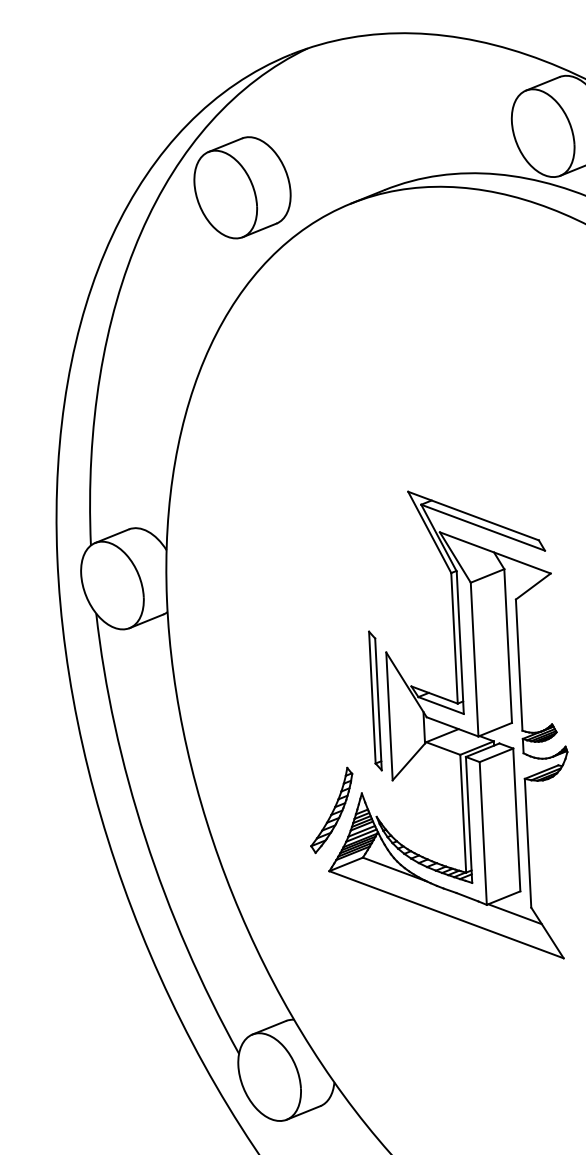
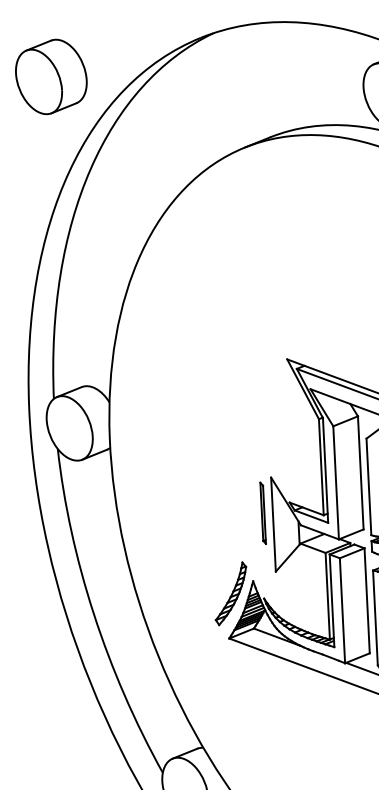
part: (242, 187) -> (51, 76), moved
part: (375, 700) -> (263, 512), size x0.6

